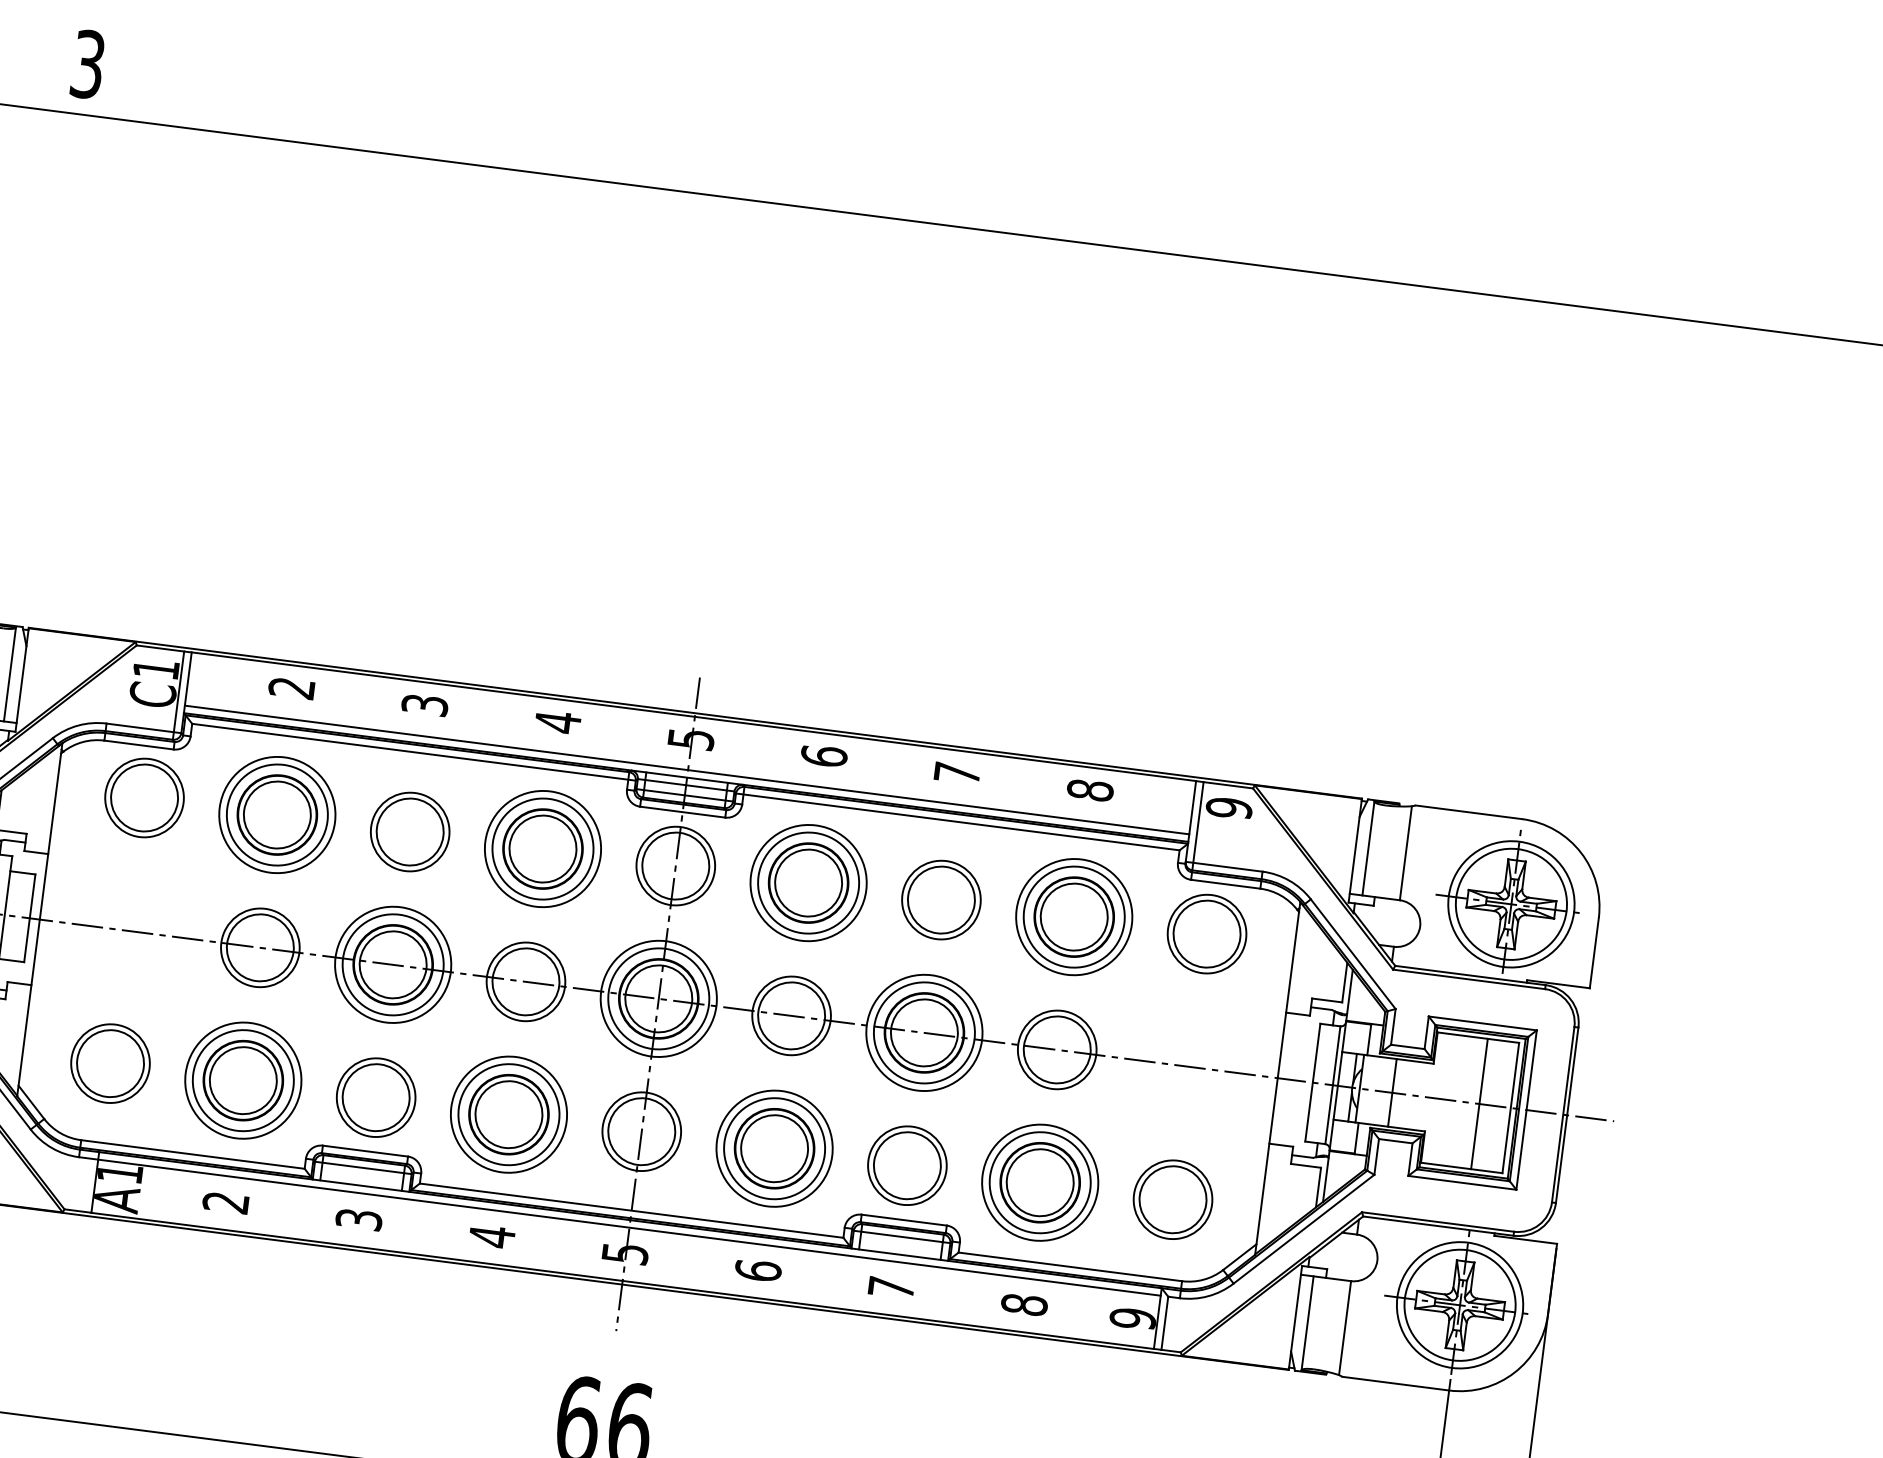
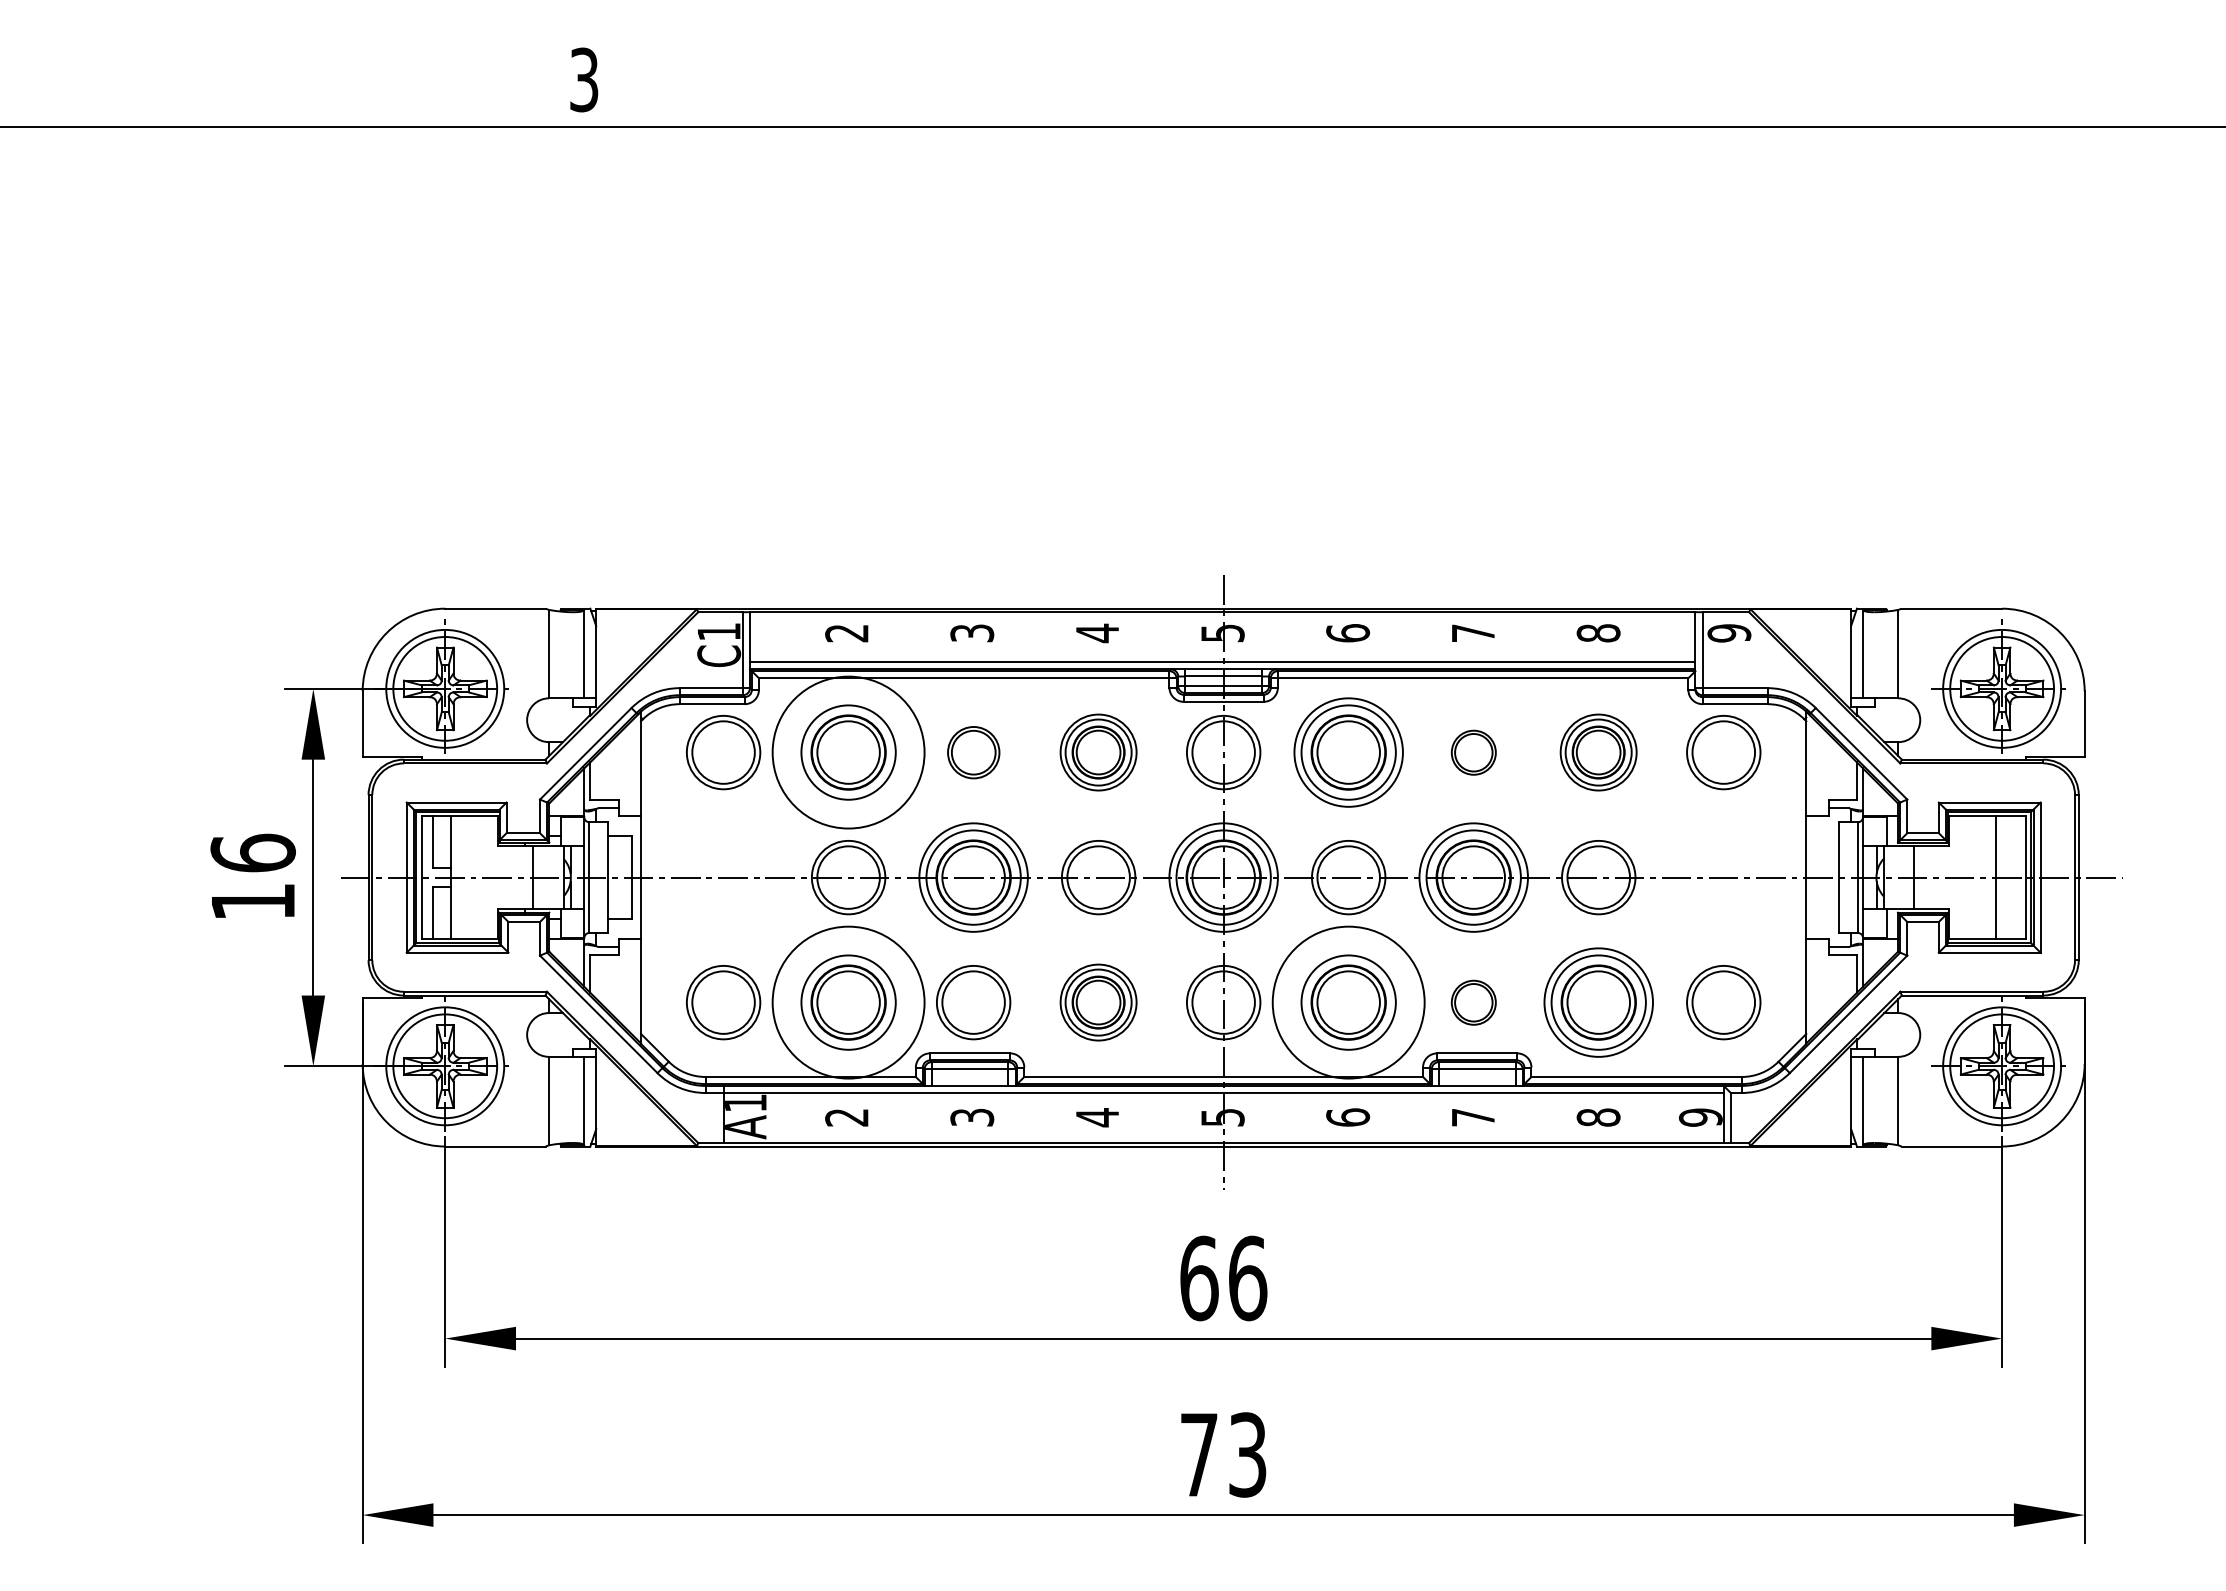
circle: (277, 814) -> (848, 752), size x1.4
part: (410, 831) -> (973, 752), size x0.7
part: (542, 848) -> (1098, 752), size x0.7
part: (941, 899) -> (1473, 752), size x0.6
part: (1074, 916) -> (1598, 752), size x0.7
circle: (243, 1080) -> (848, 1002), size x1.4
part: (508, 1114) -> (1098, 1002), size x0.7
circle: (774, 1148) -> (1348, 1002), size x1.4
part: (907, 1165) -> (1473, 1002), size x0.6

